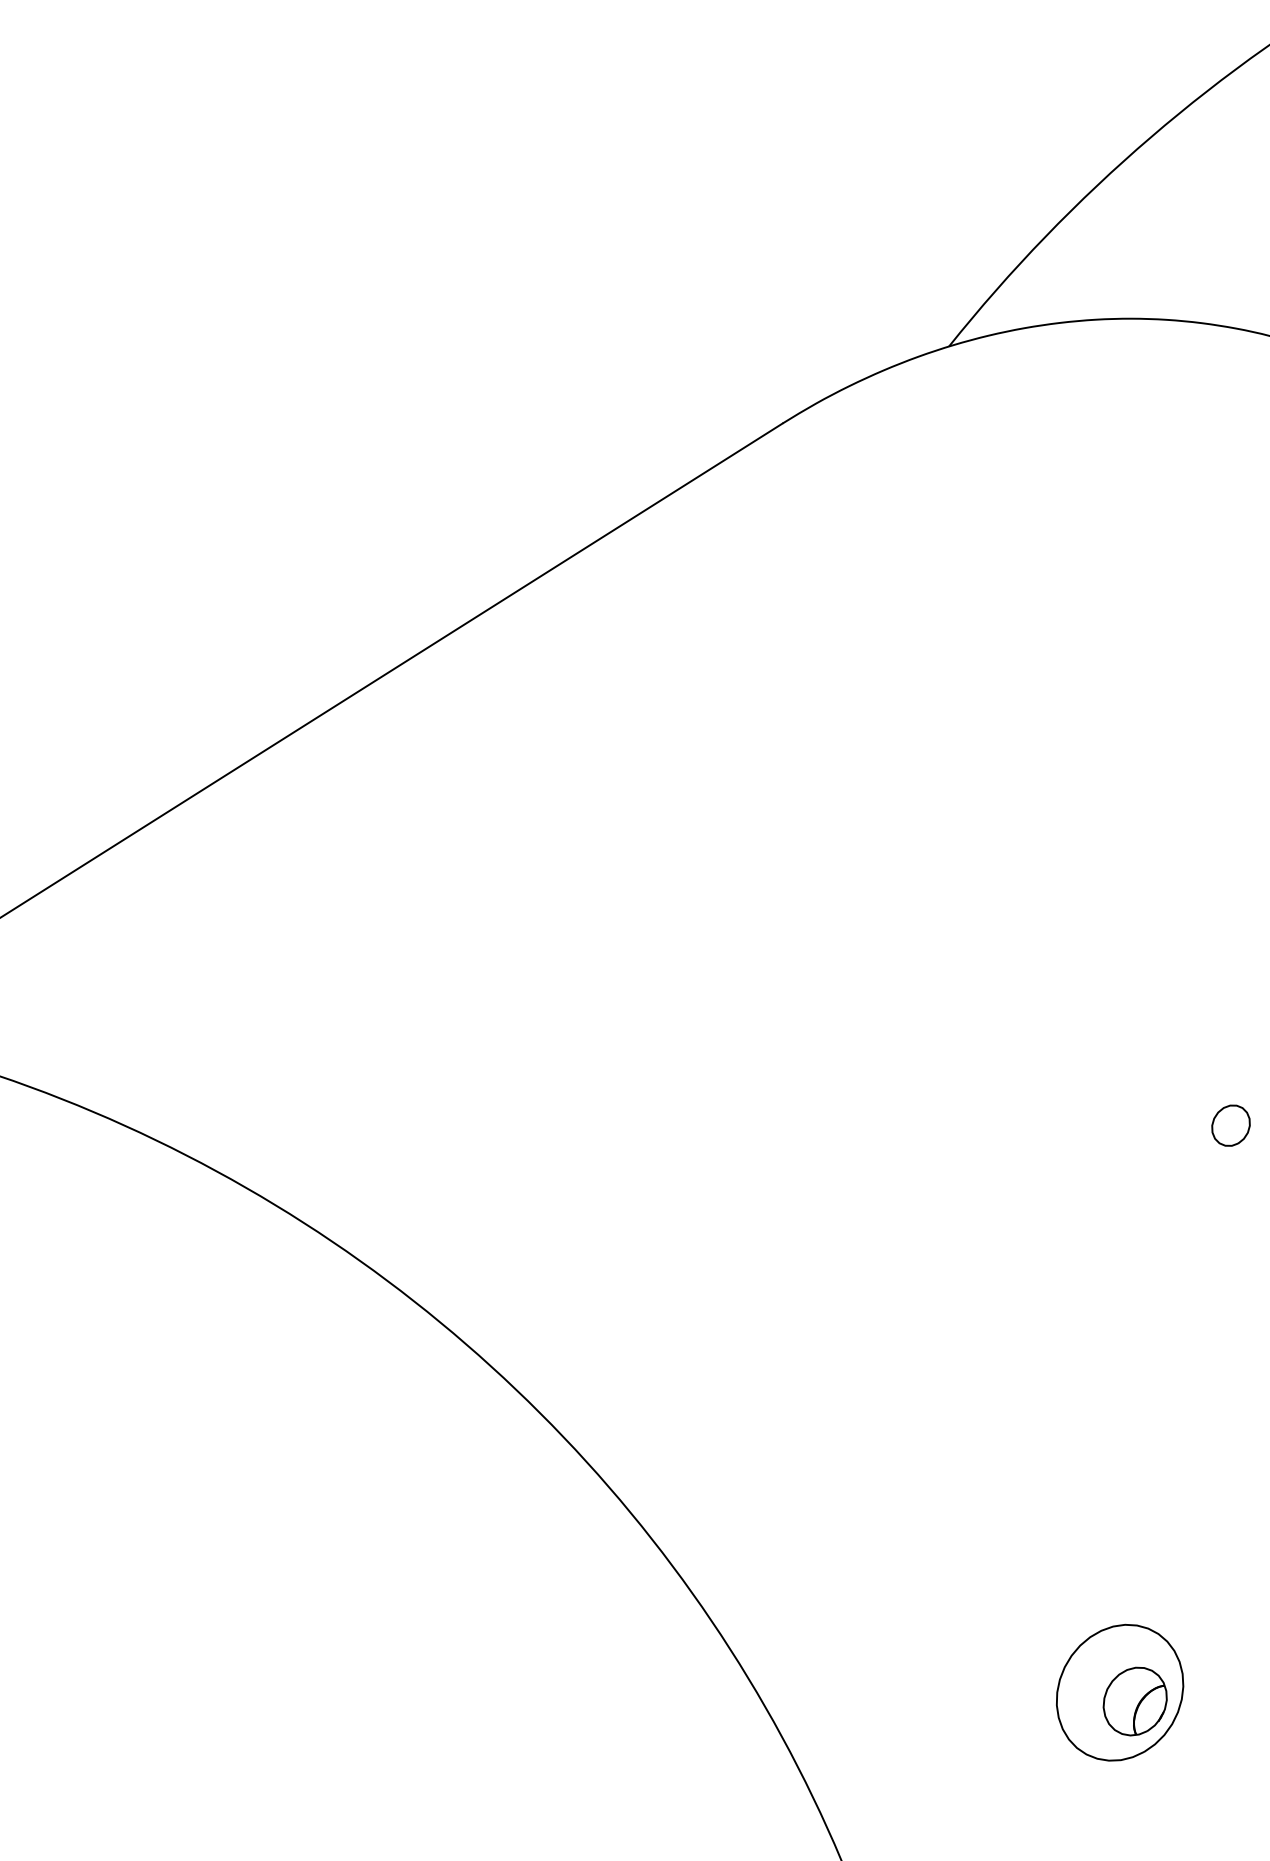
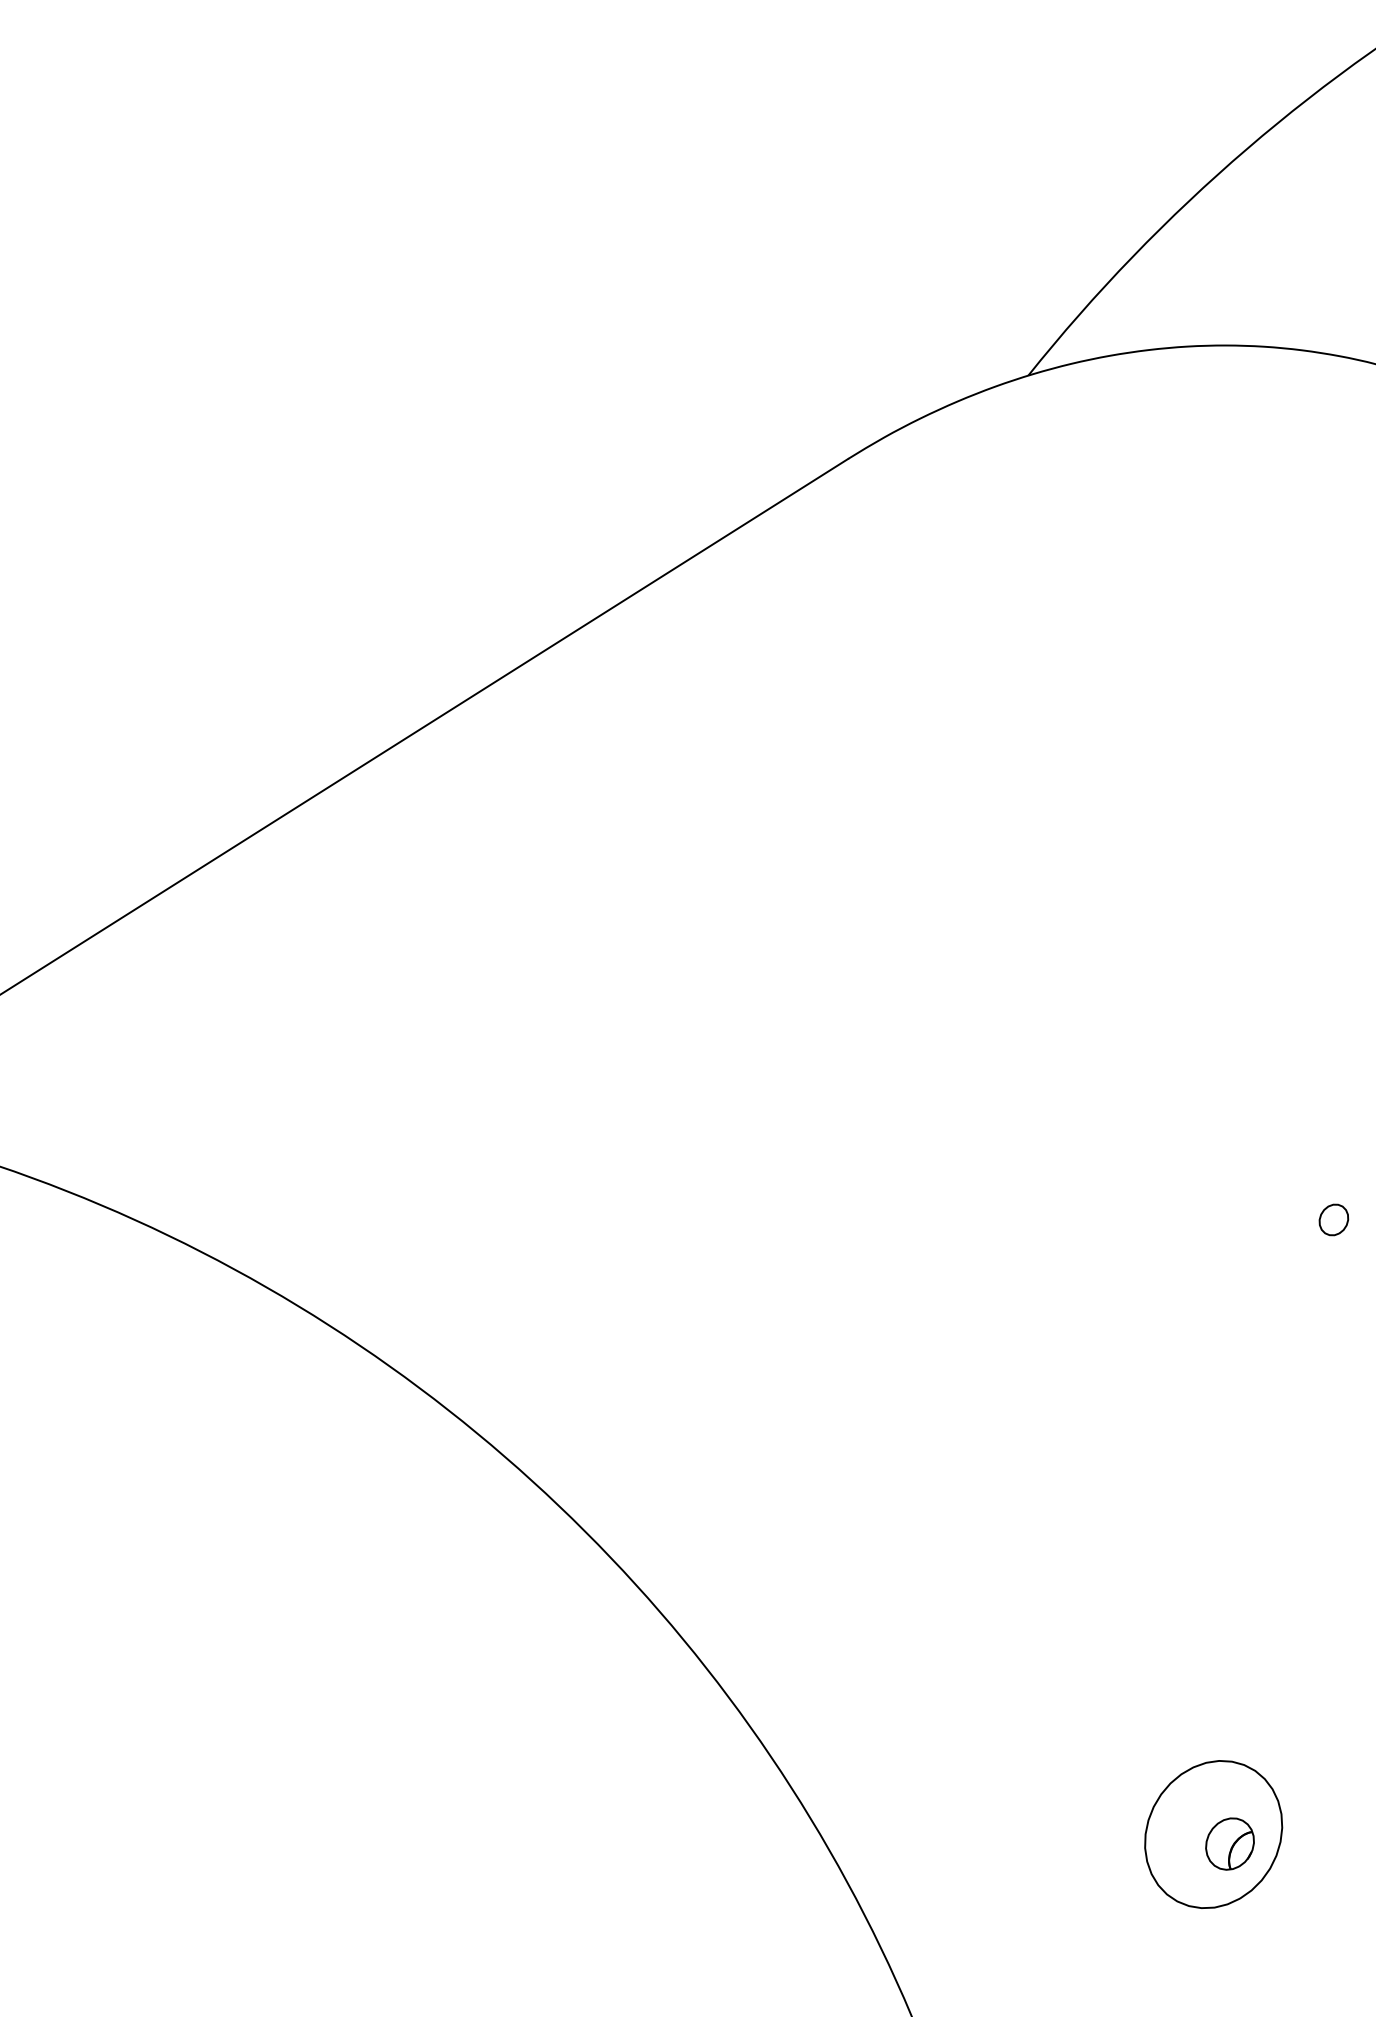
part: (1230, 1125) -> (1333, 1219), size x0.7
part: (1134, 1701) -> (1229, 1844), size x0.7

